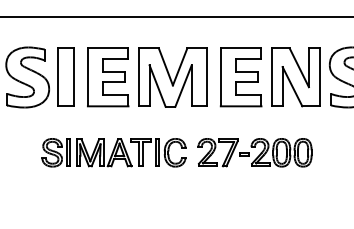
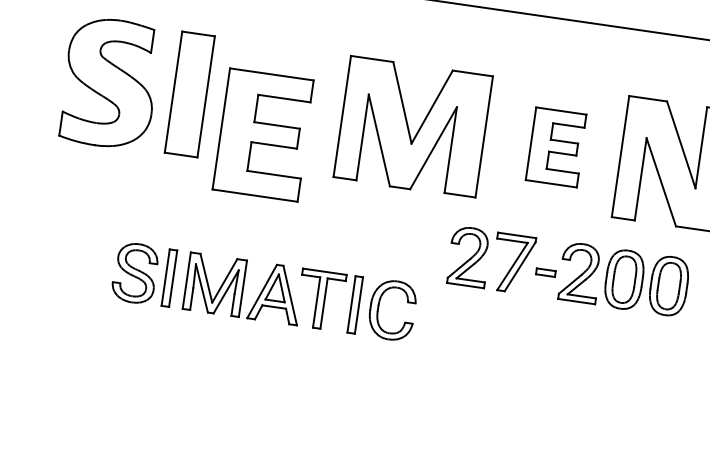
part: (108, 77) -> (264, 135), moved
part: (240, 77) -> (555, 147), size x0.6
part: (113, 152) -> (263, 291), moved
part: (254, 152) -> (567, 270), moved

